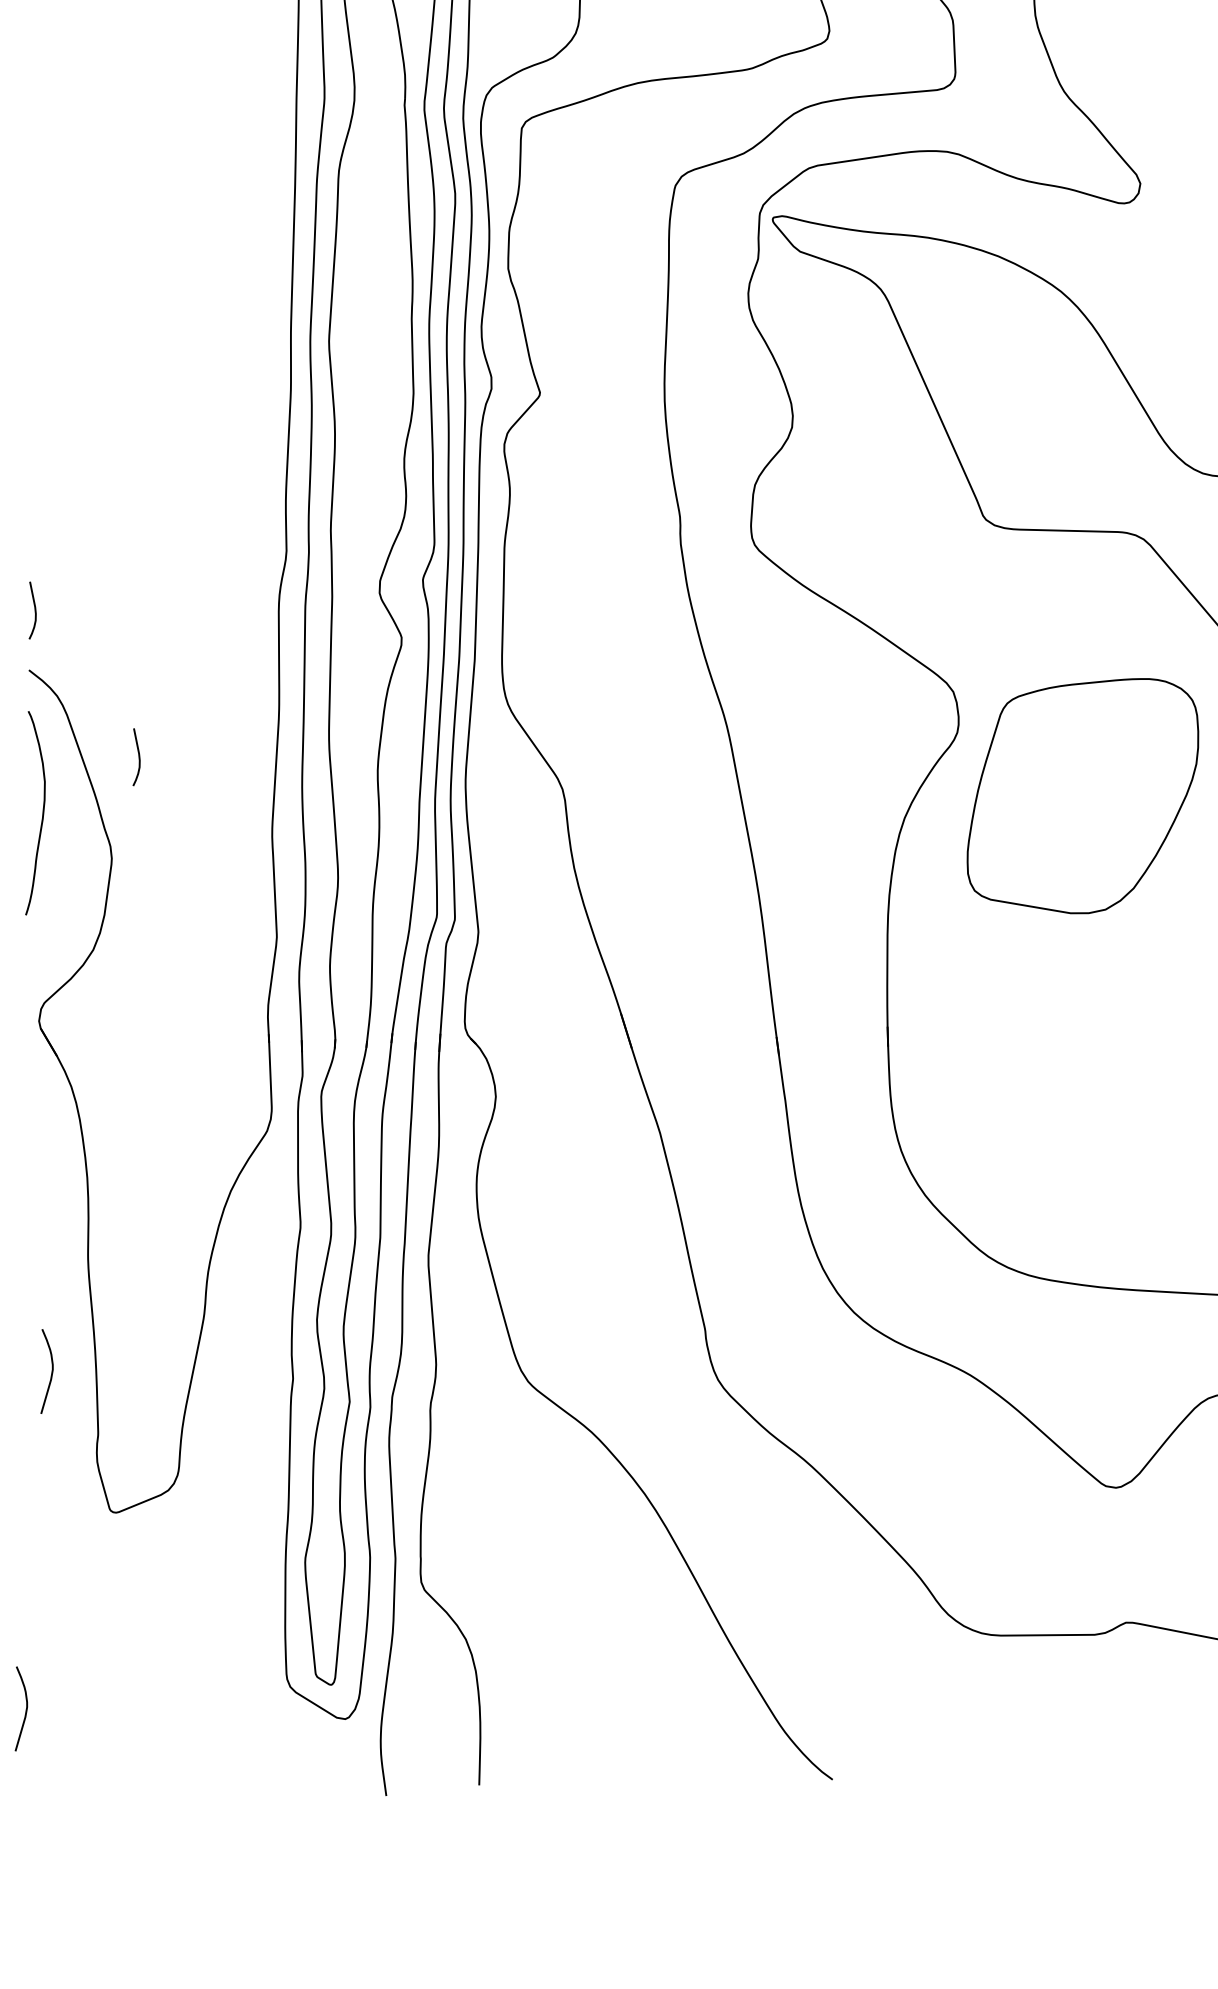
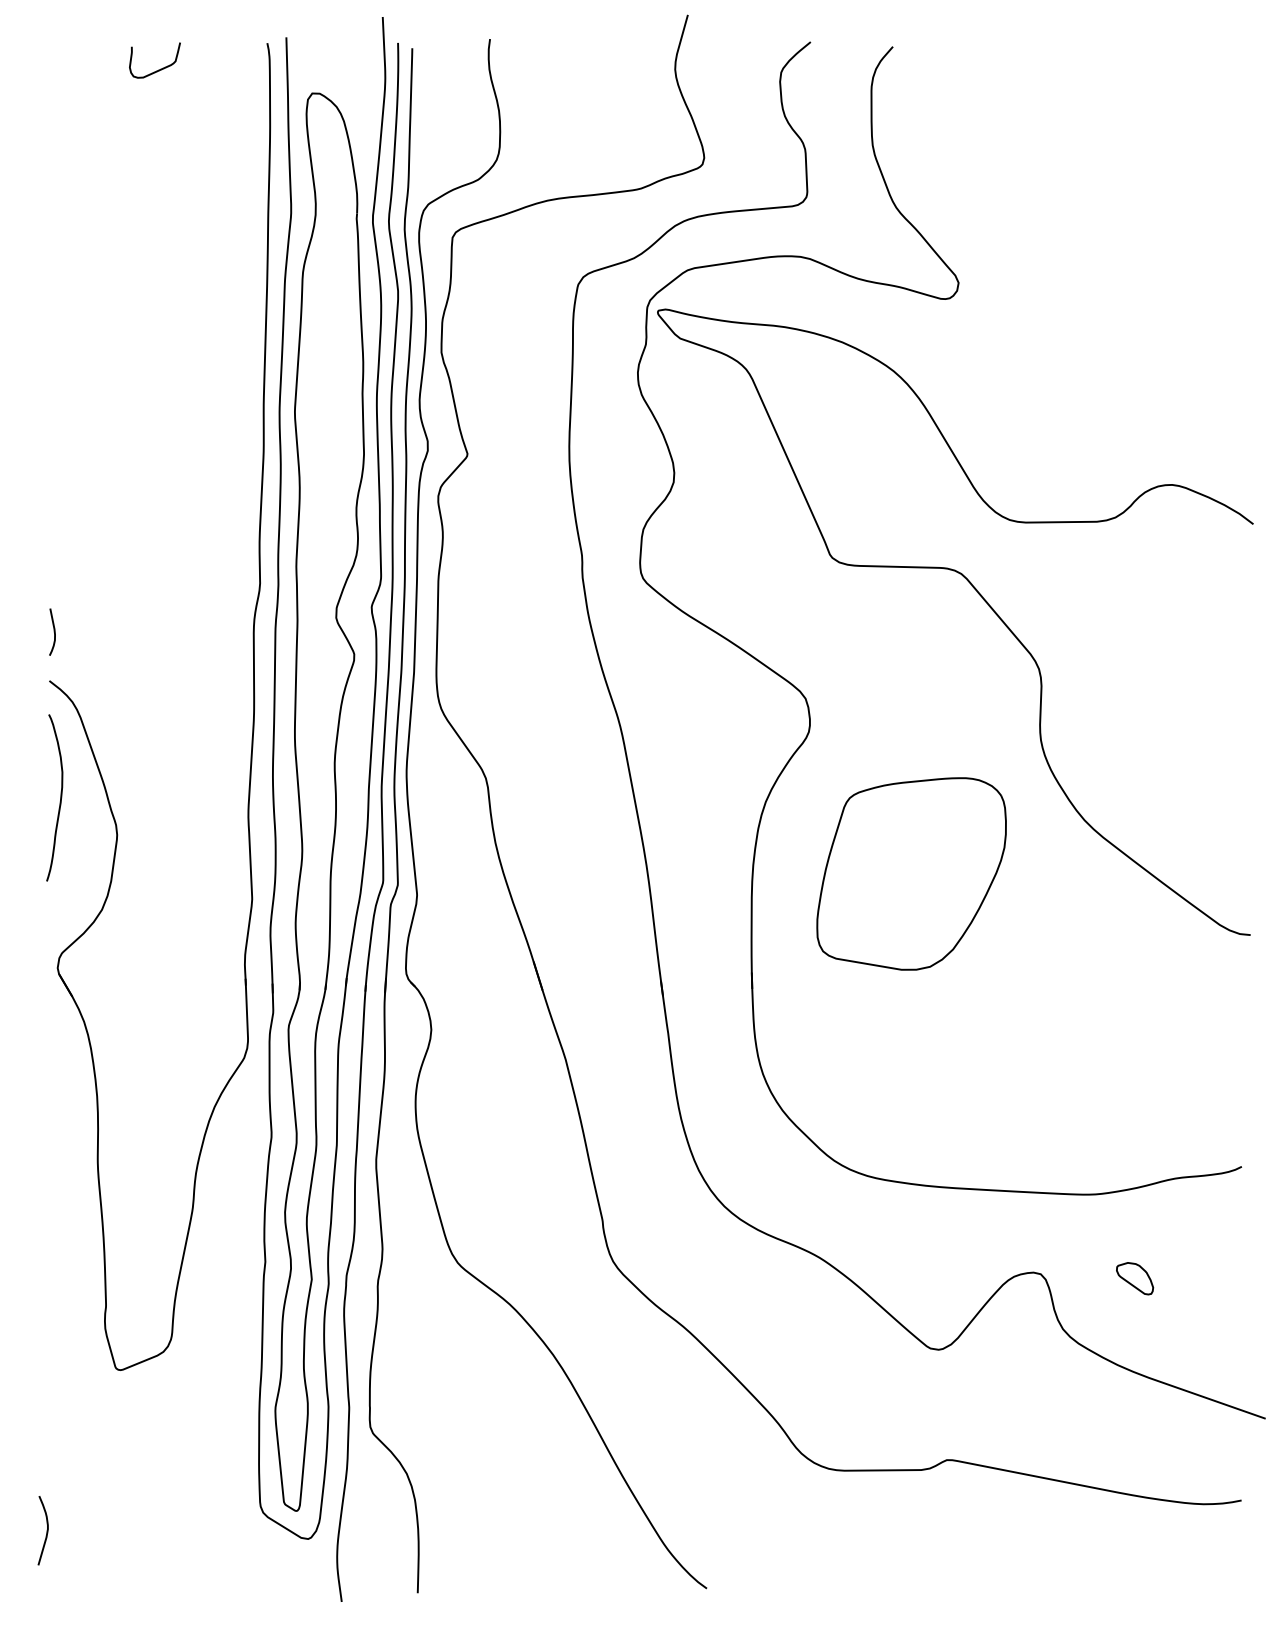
curve: (137, 756) -> (138, 751), removed
part: (1082, 795) -> (911, 873), moved
curve: (51, 1371) -> (67, 1254), removed

